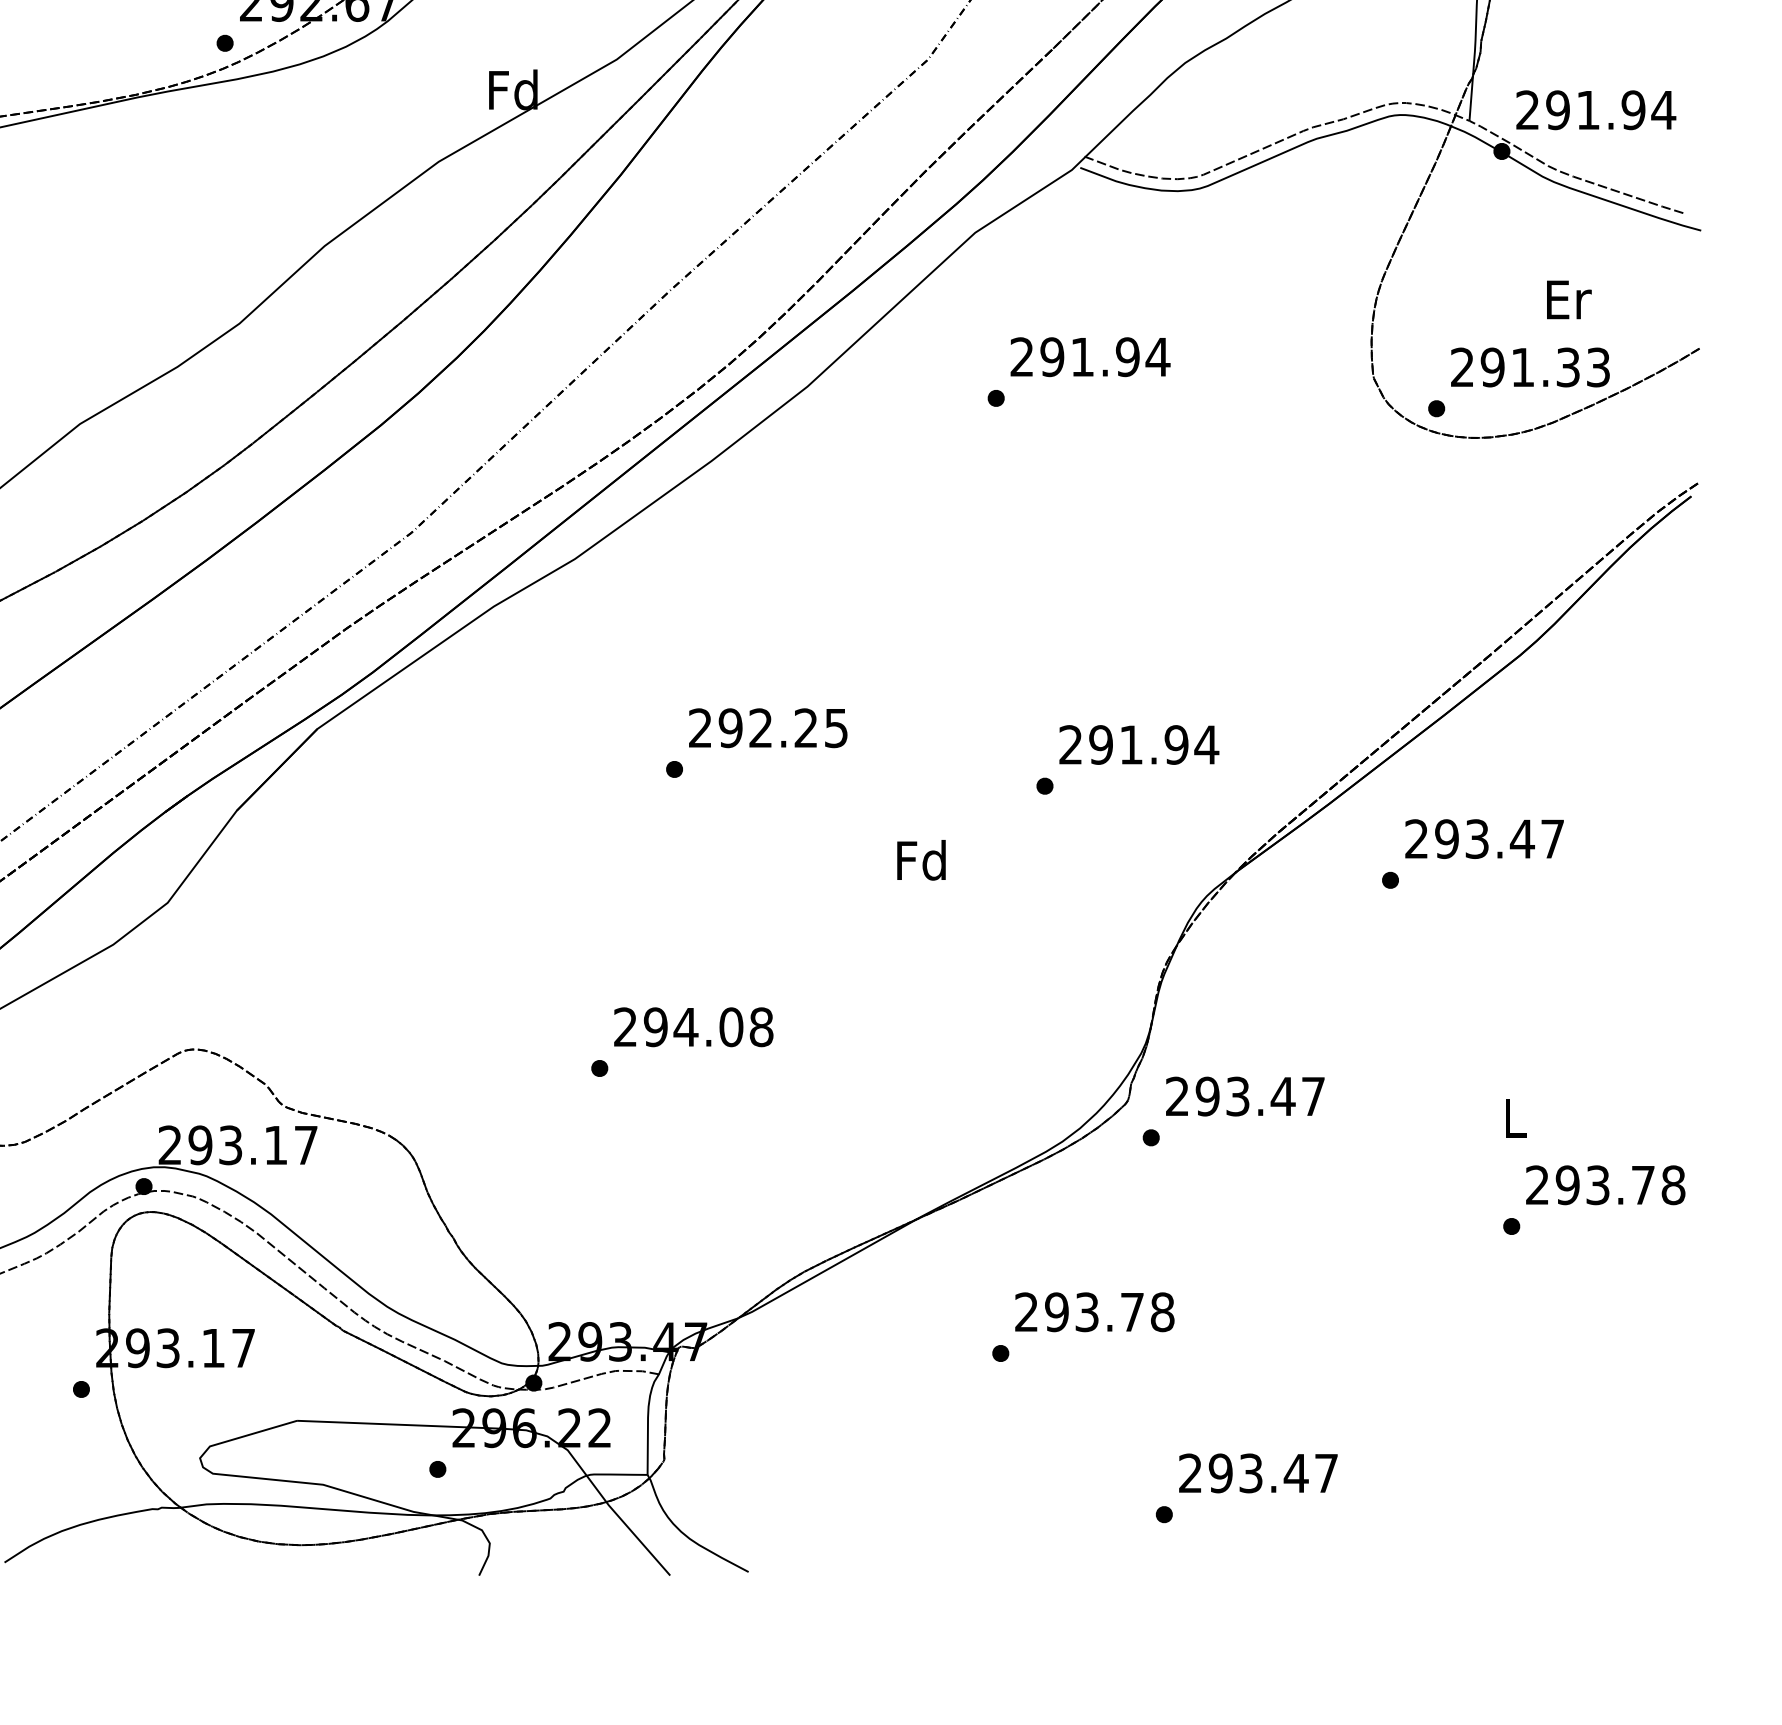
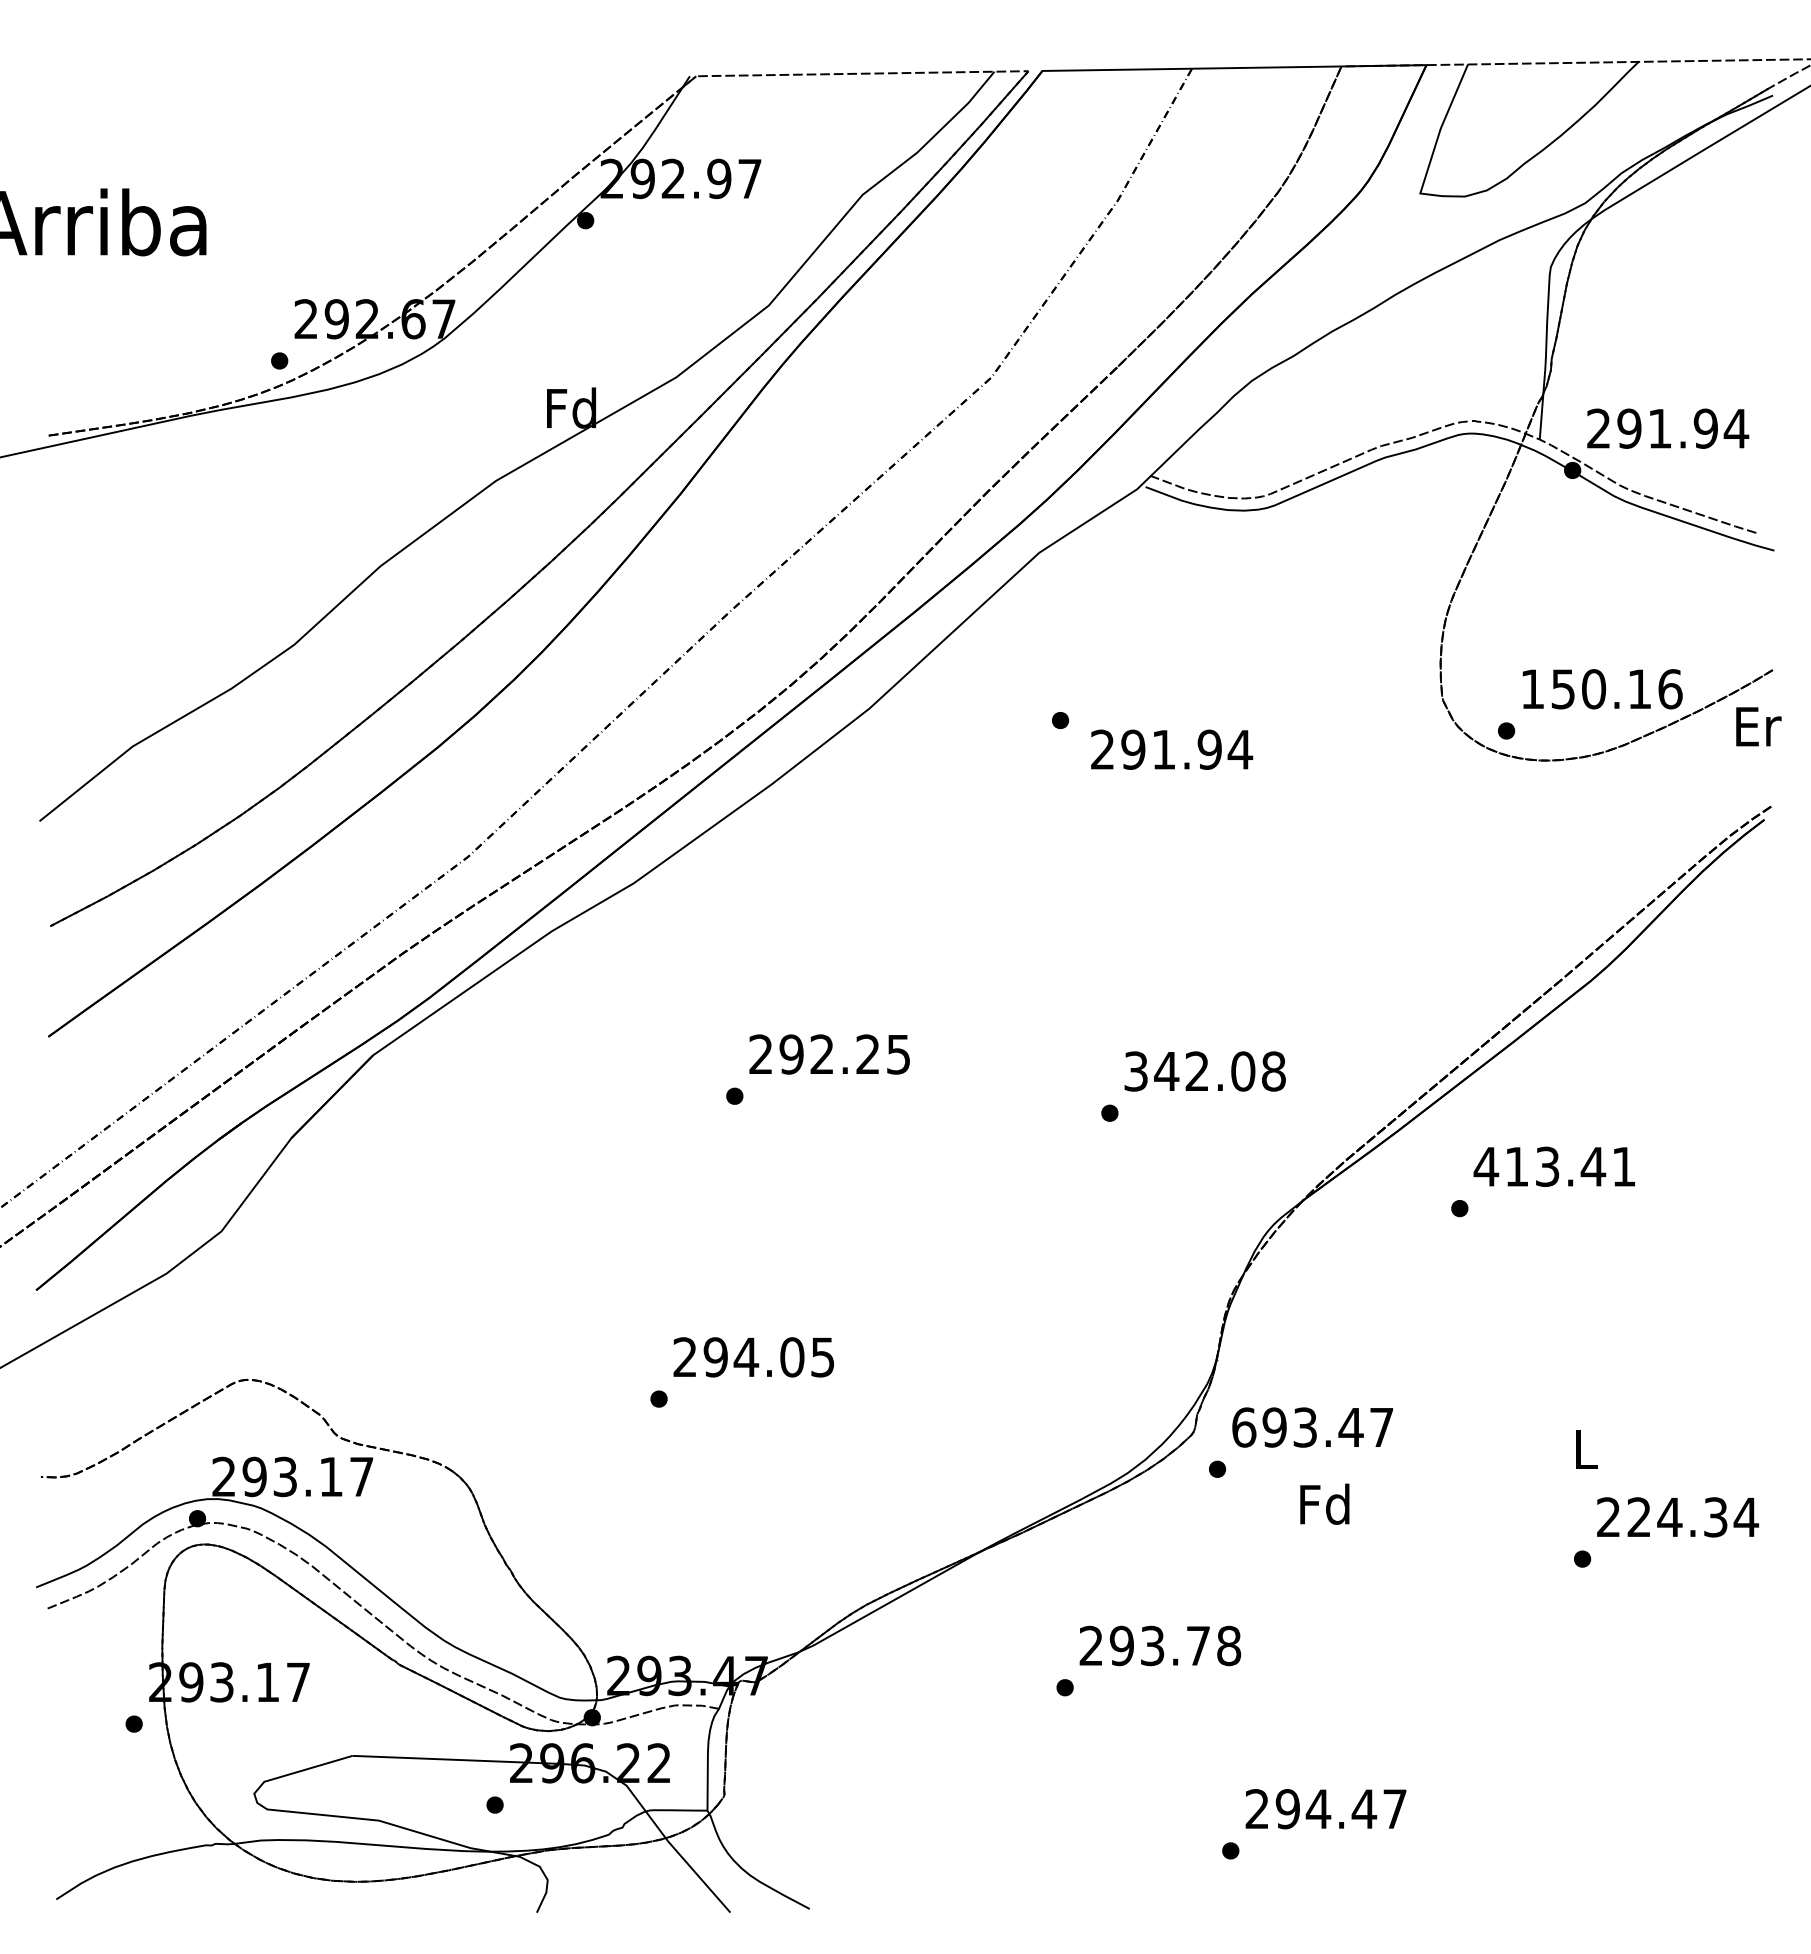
text: (1568, 299) -> (1758, 726), moved
text: (1090, 356) -> (1172, 749), moved
text: (1530, 367) -> (1601, 689), 291.33 -> 150.16
text: (1139, 744) -> (1205, 1071), 291.94 -> 342.08
text: (1484, 838) -> (1554, 1166), 293.47 -> 413.41
text: (921, 859) -> (1324, 1503), moved
text: (761, 1027) -> (822, 1357), 294.08 -> 294.05
text: (1177, 1096) -> (1244, 1427), 293.47 -> 693.47
text: (1621, 1185) -> (1693, 1517), 293.78 -> 224.34
text: (1250, 1473) -> (1318, 1809), 293.47 -> 294.47

